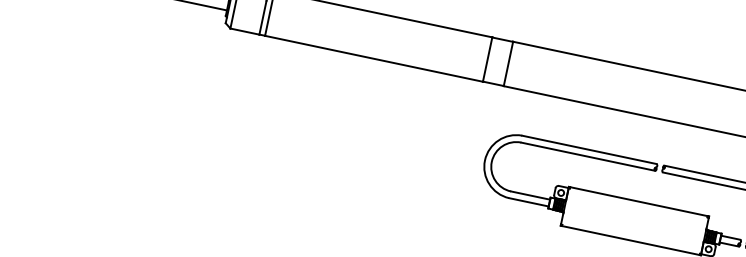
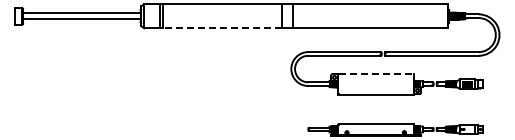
line: (372, 58) -> (221, 28), solid -> dashed
line: (639, 201) -> (376, 73), solid -> dashed

